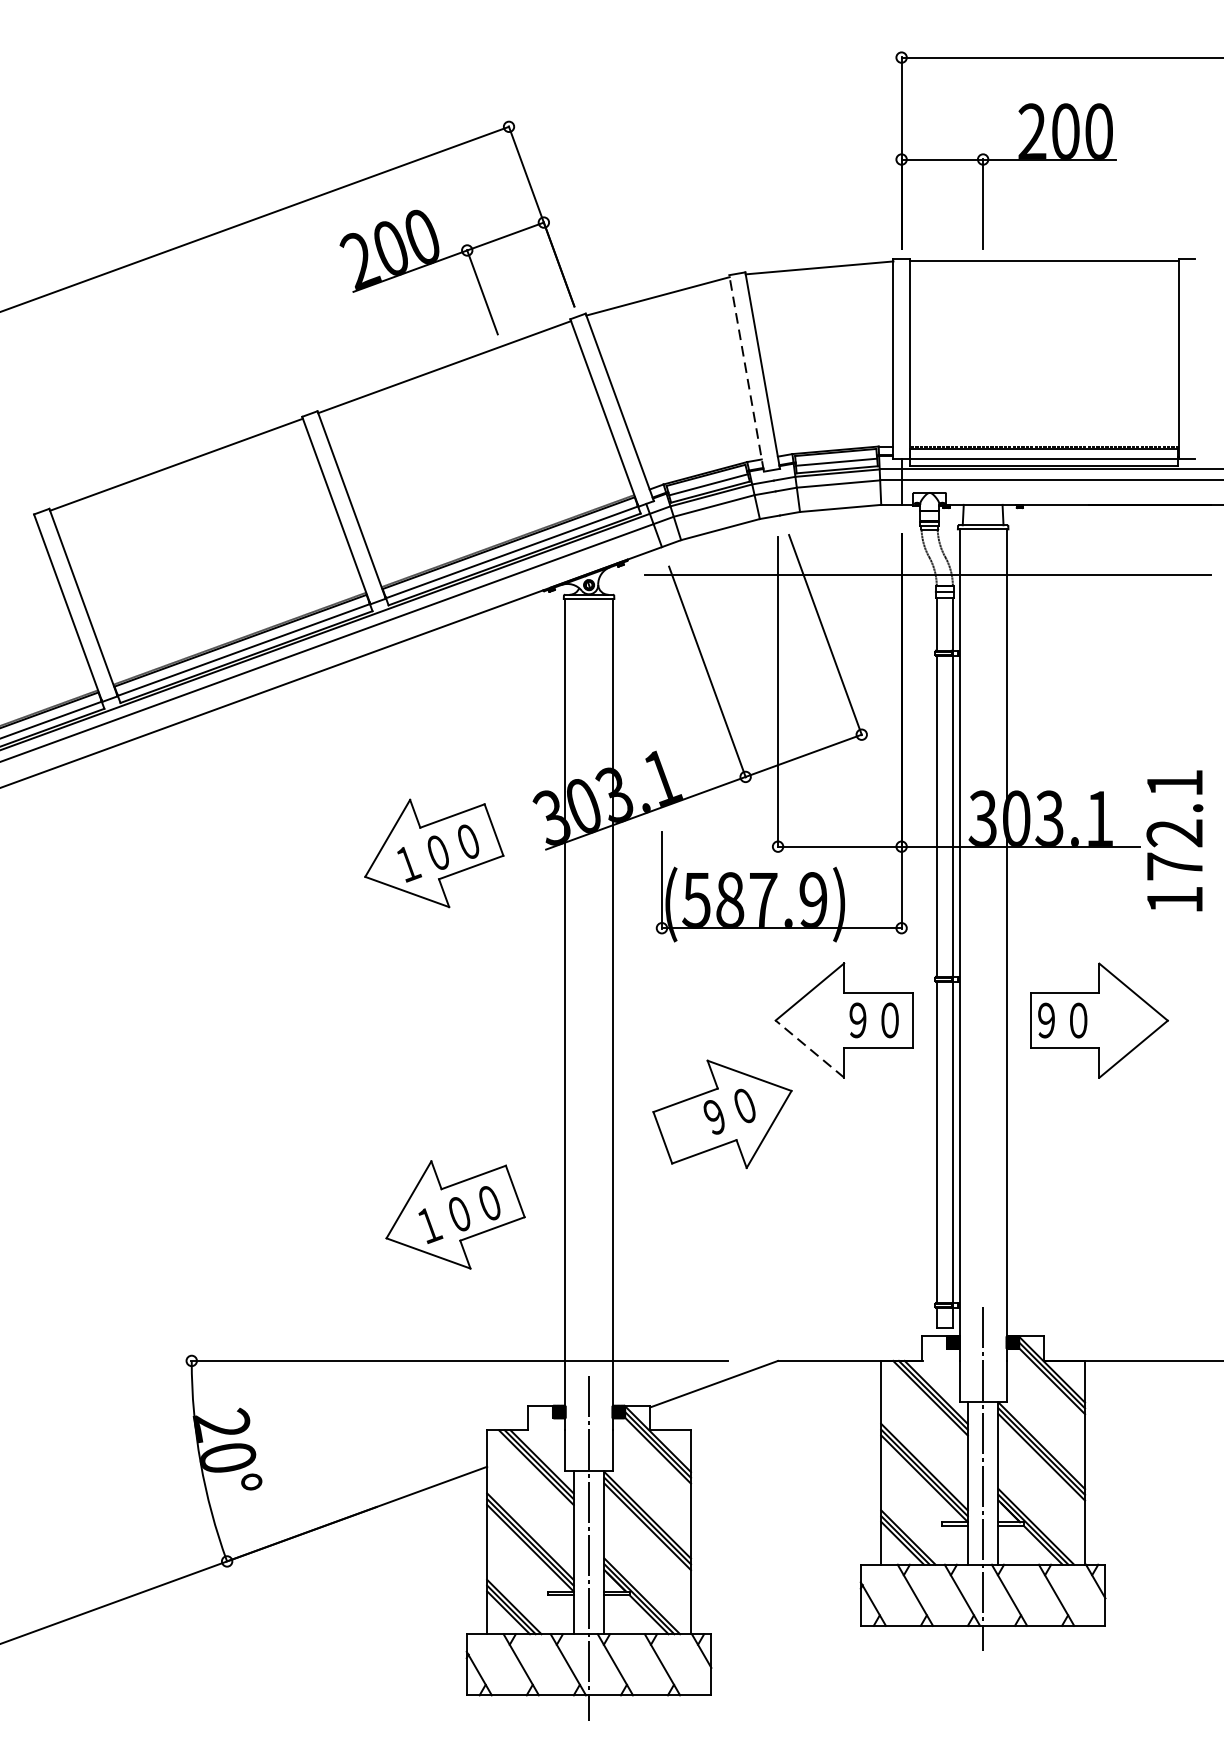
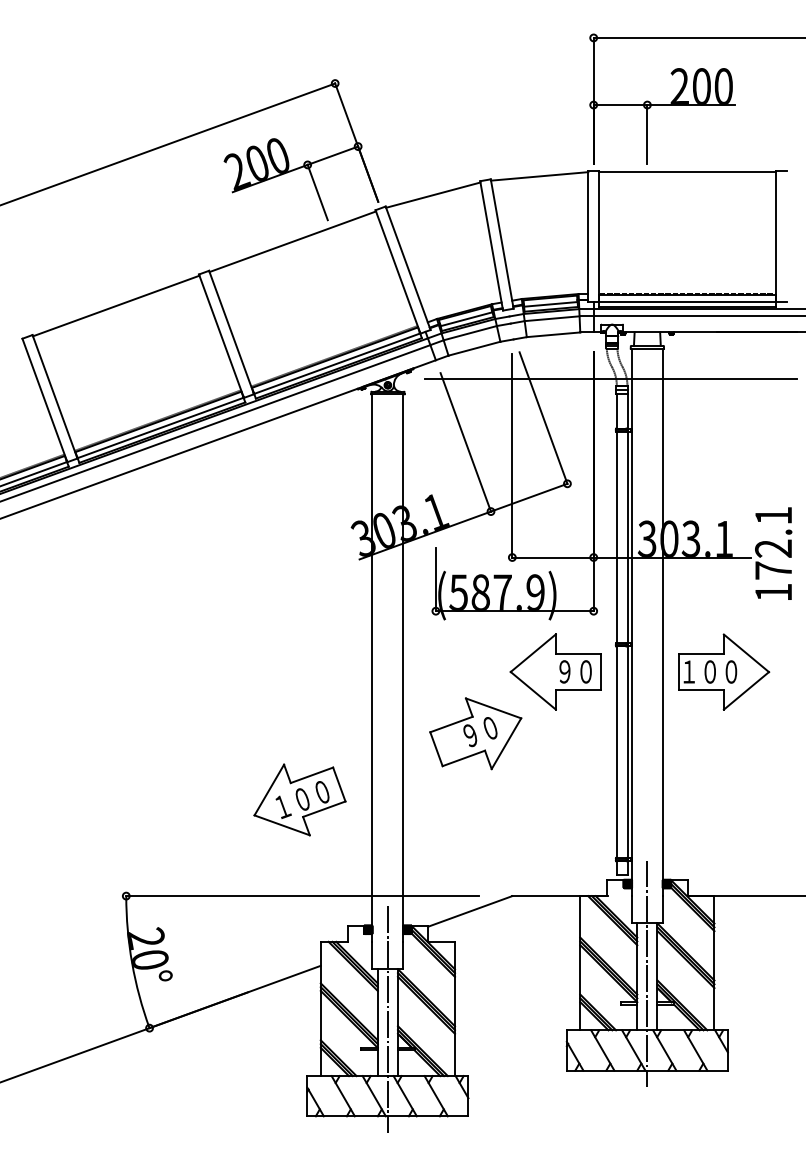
line: (746, 372) -> (491, 245), dashed -> solid
part: (433, 852) -> (285, 561), removed
text: (1079, 1019) -> (710, 671), ９０ -> １００
line: (808, 1048) -> (532, 690), dashed -> solid

